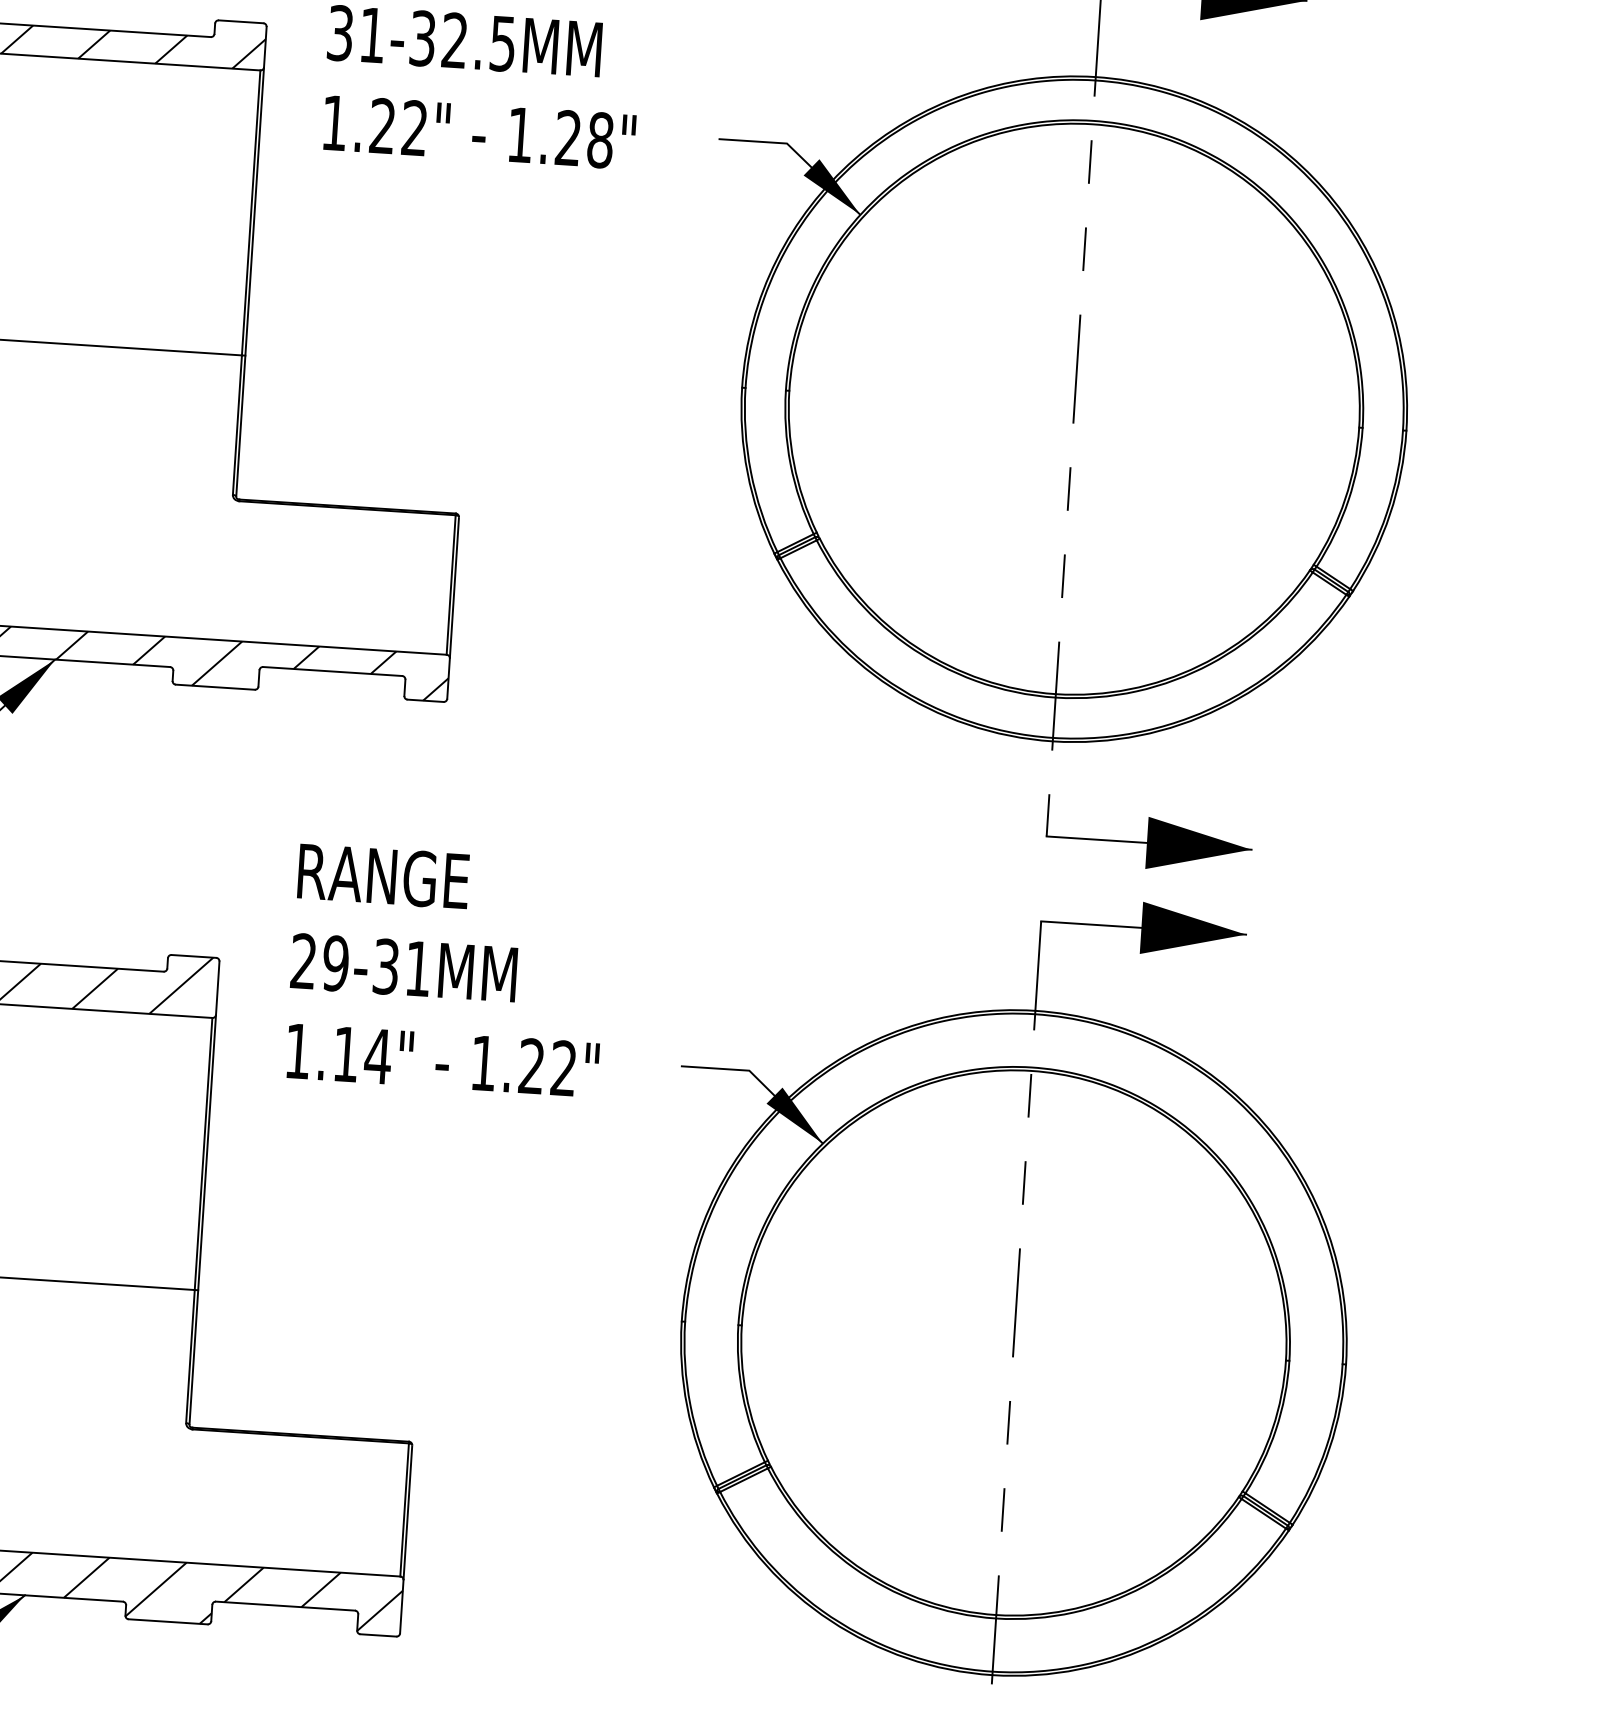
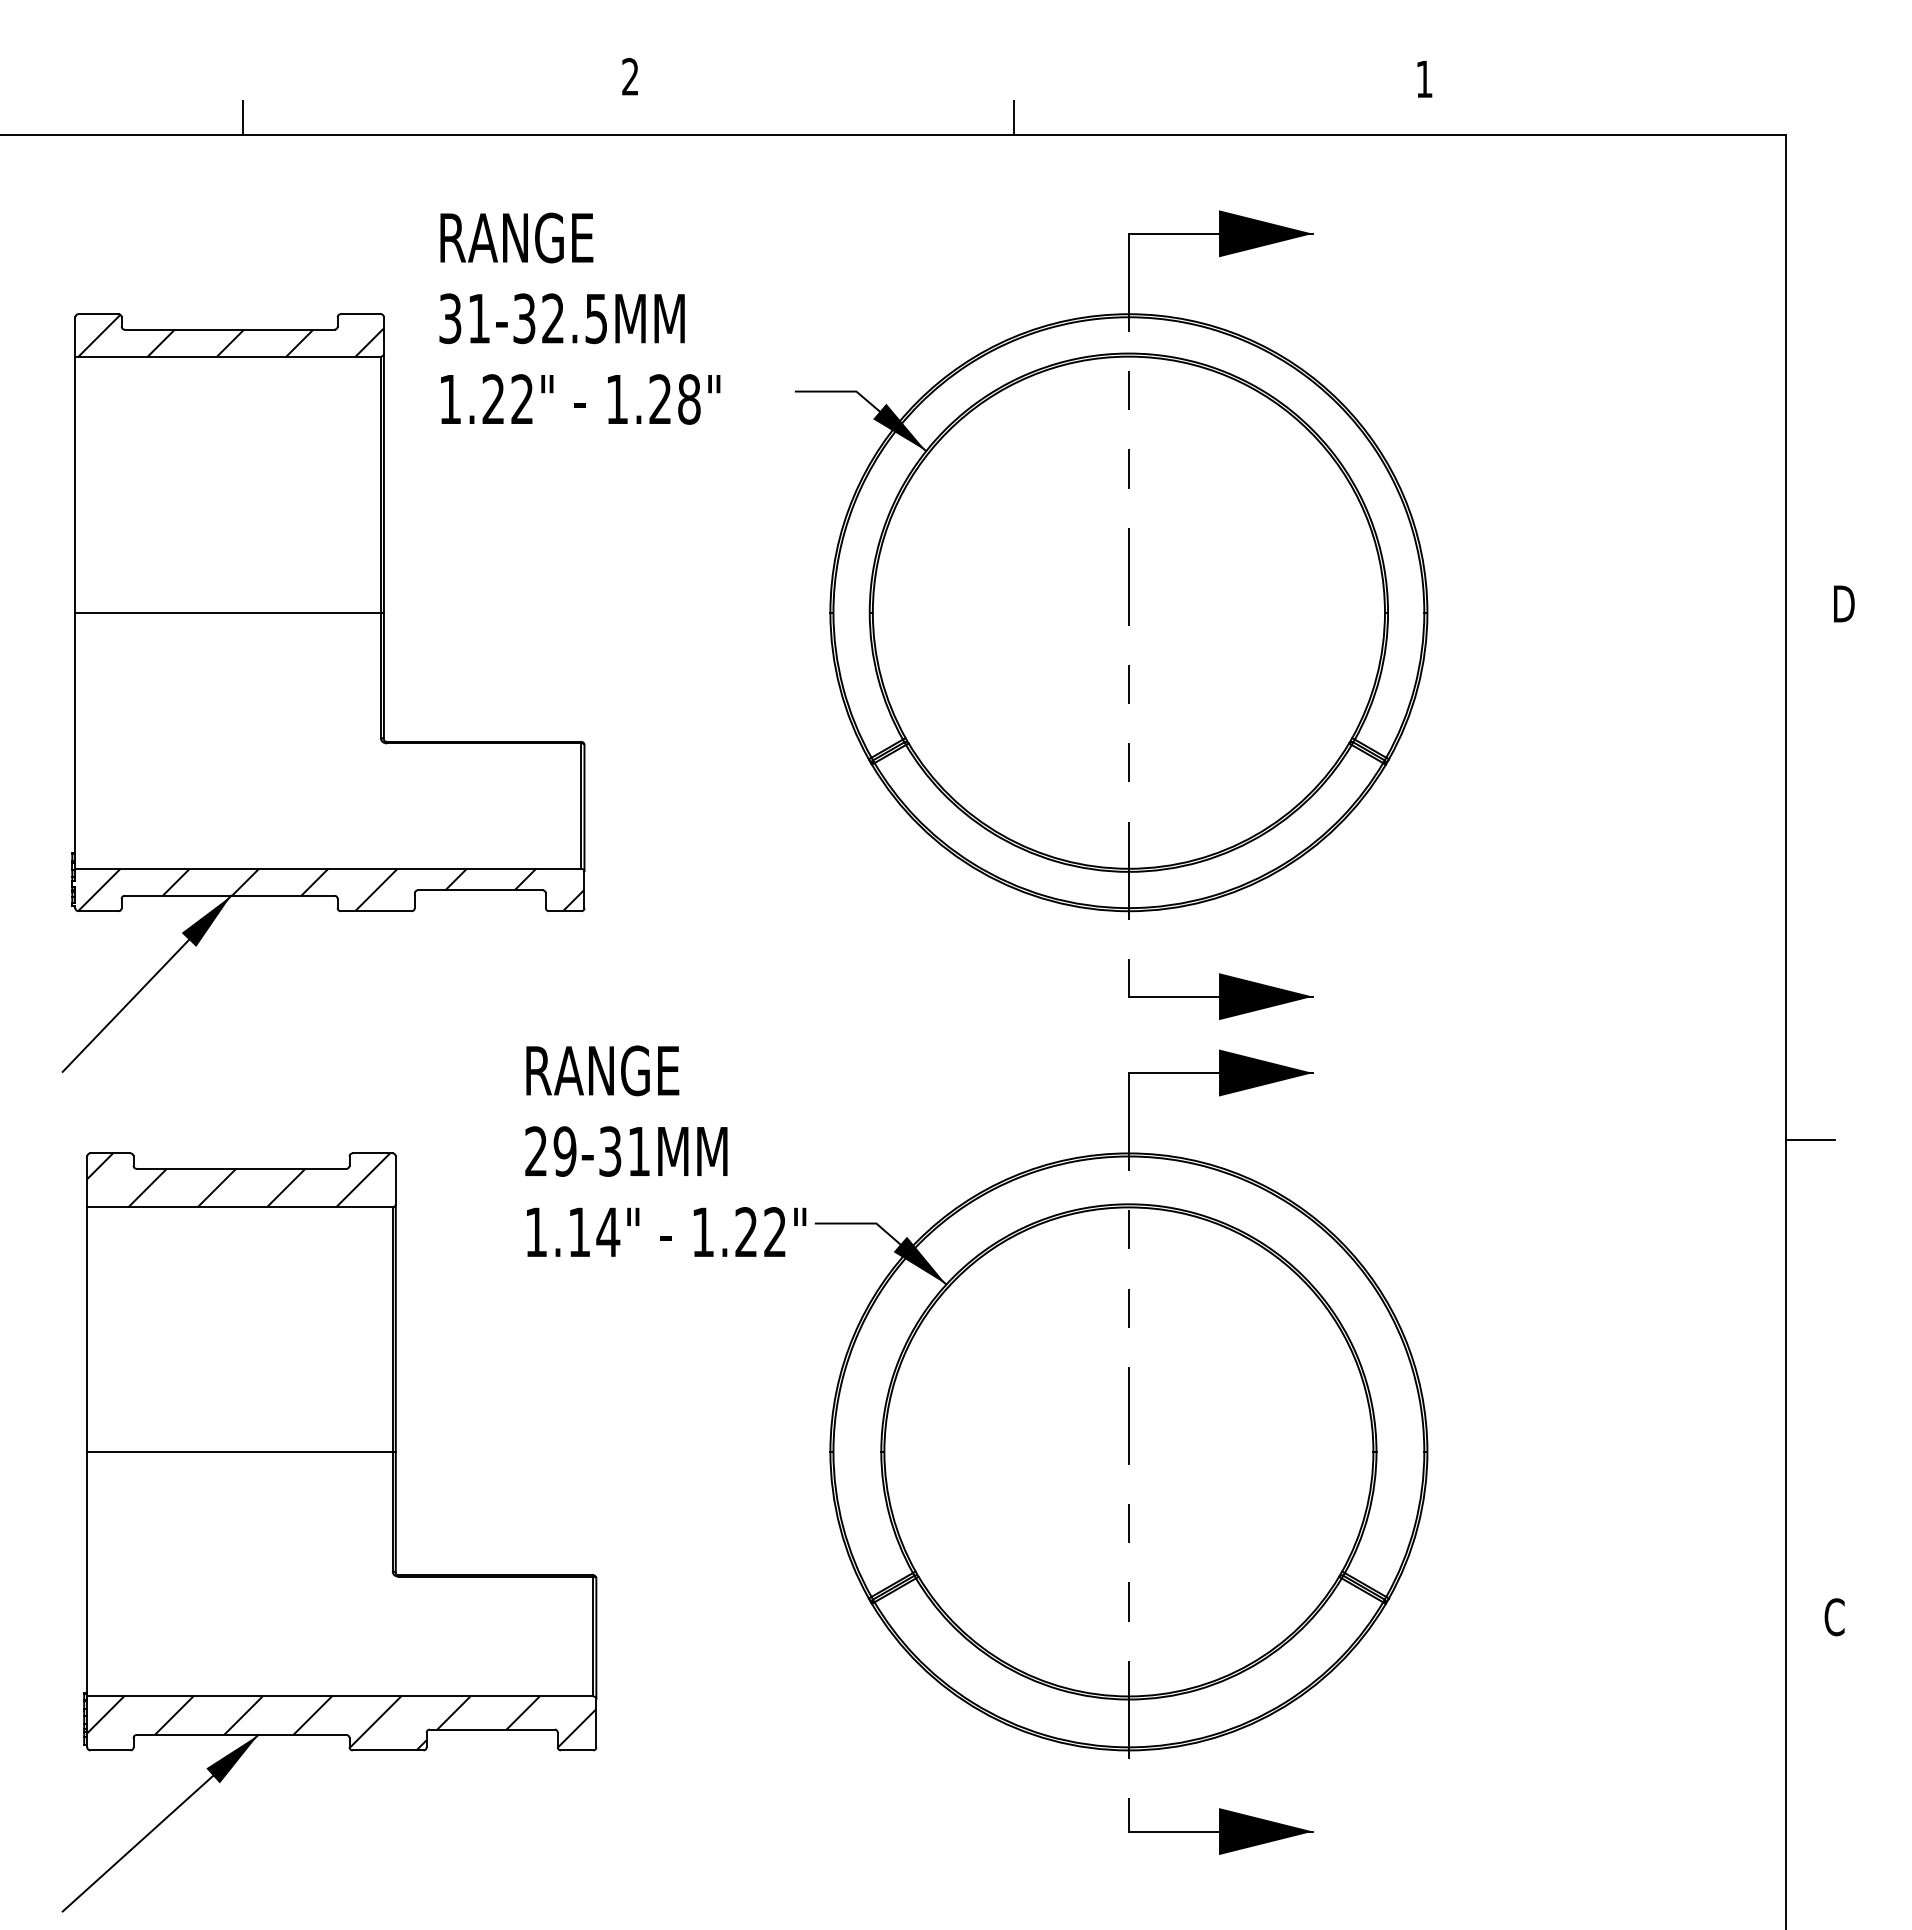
text: (447, 969) -> (665, 1150), moved

